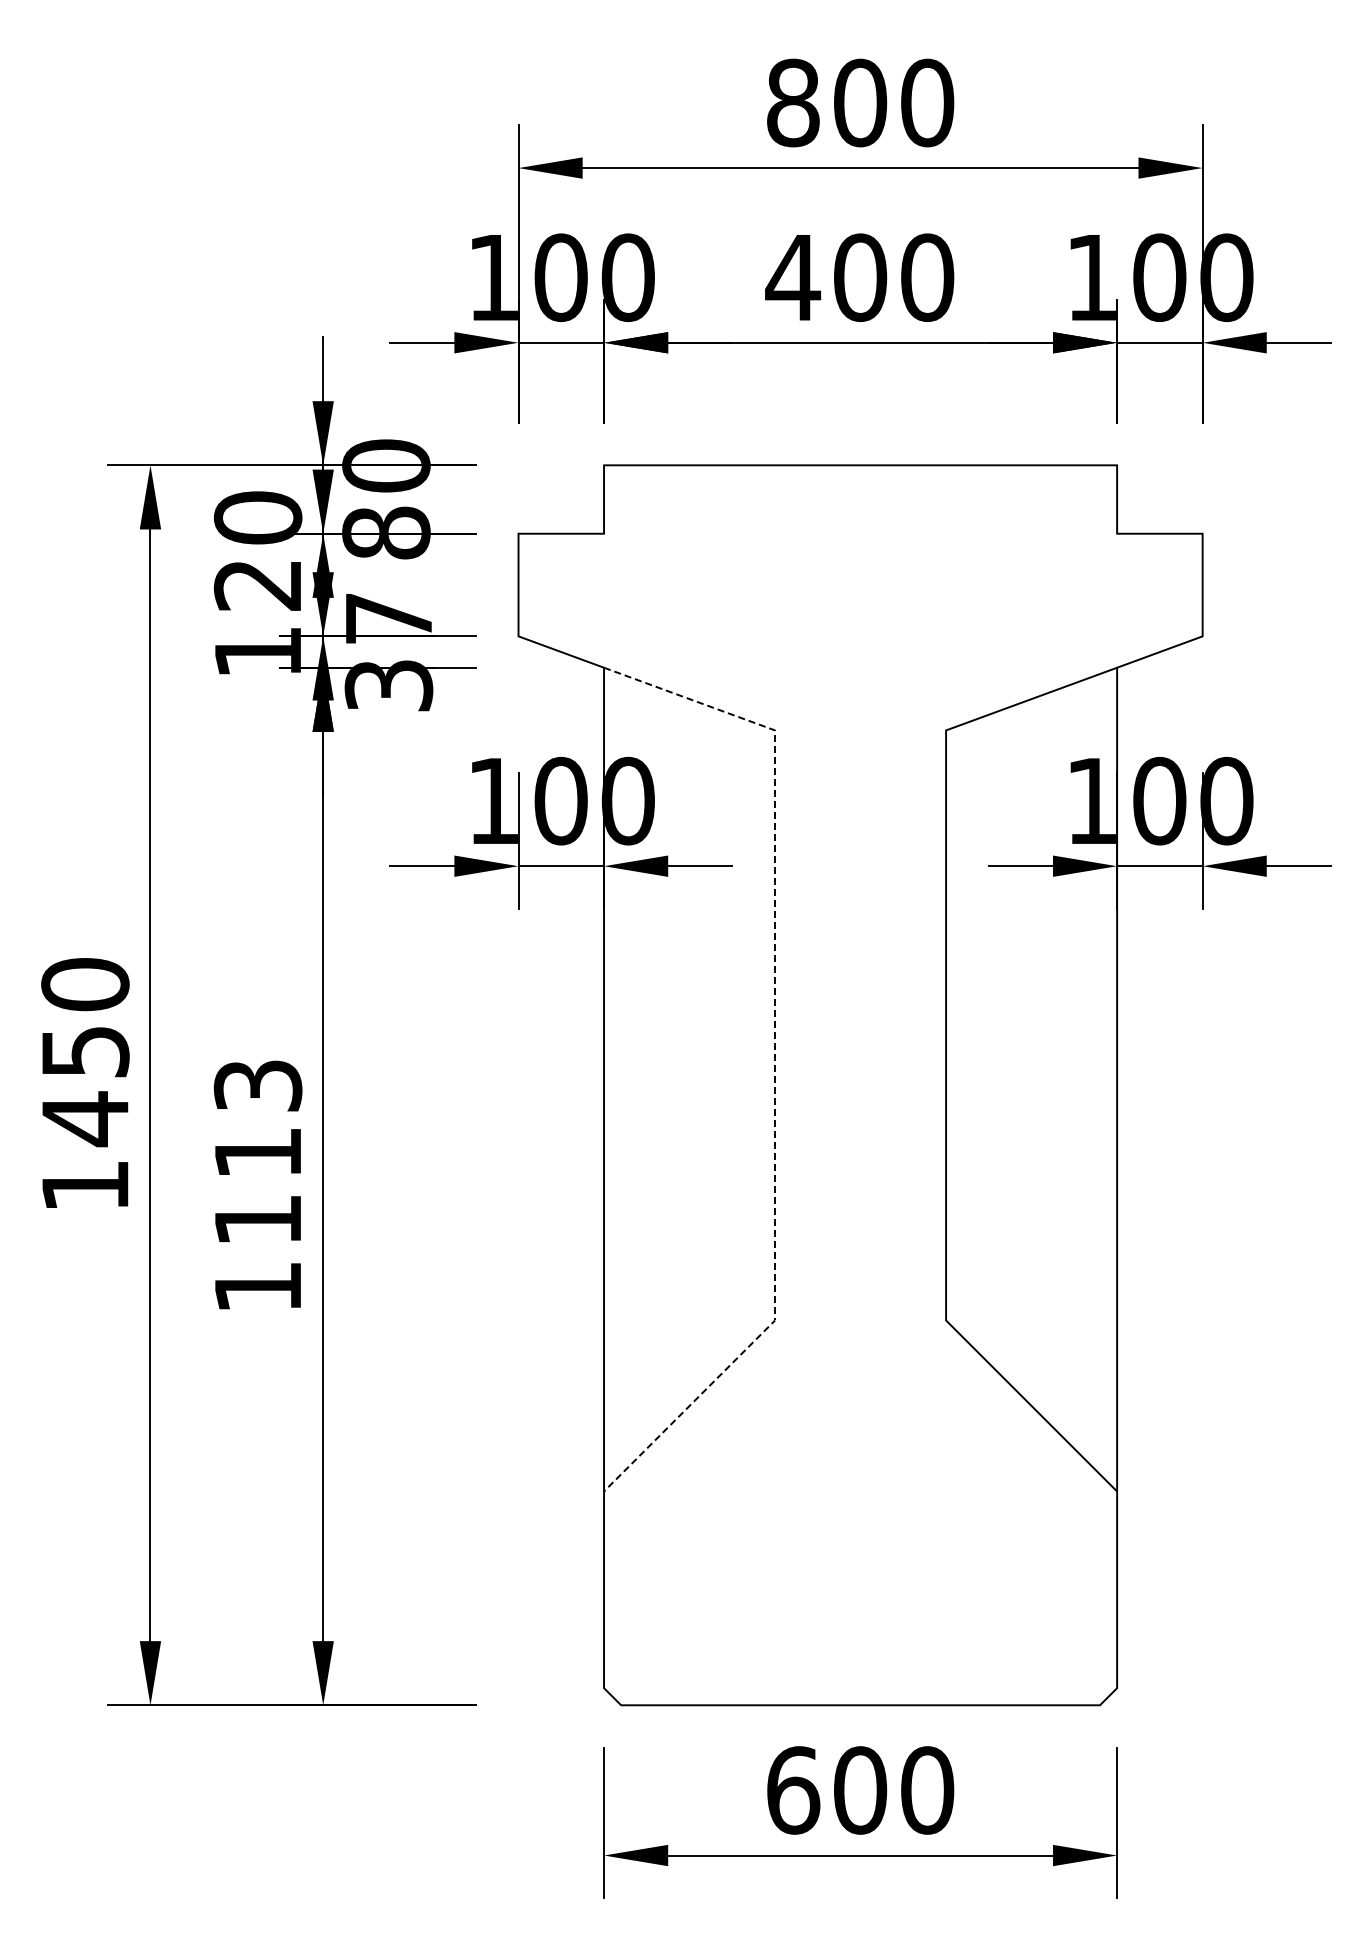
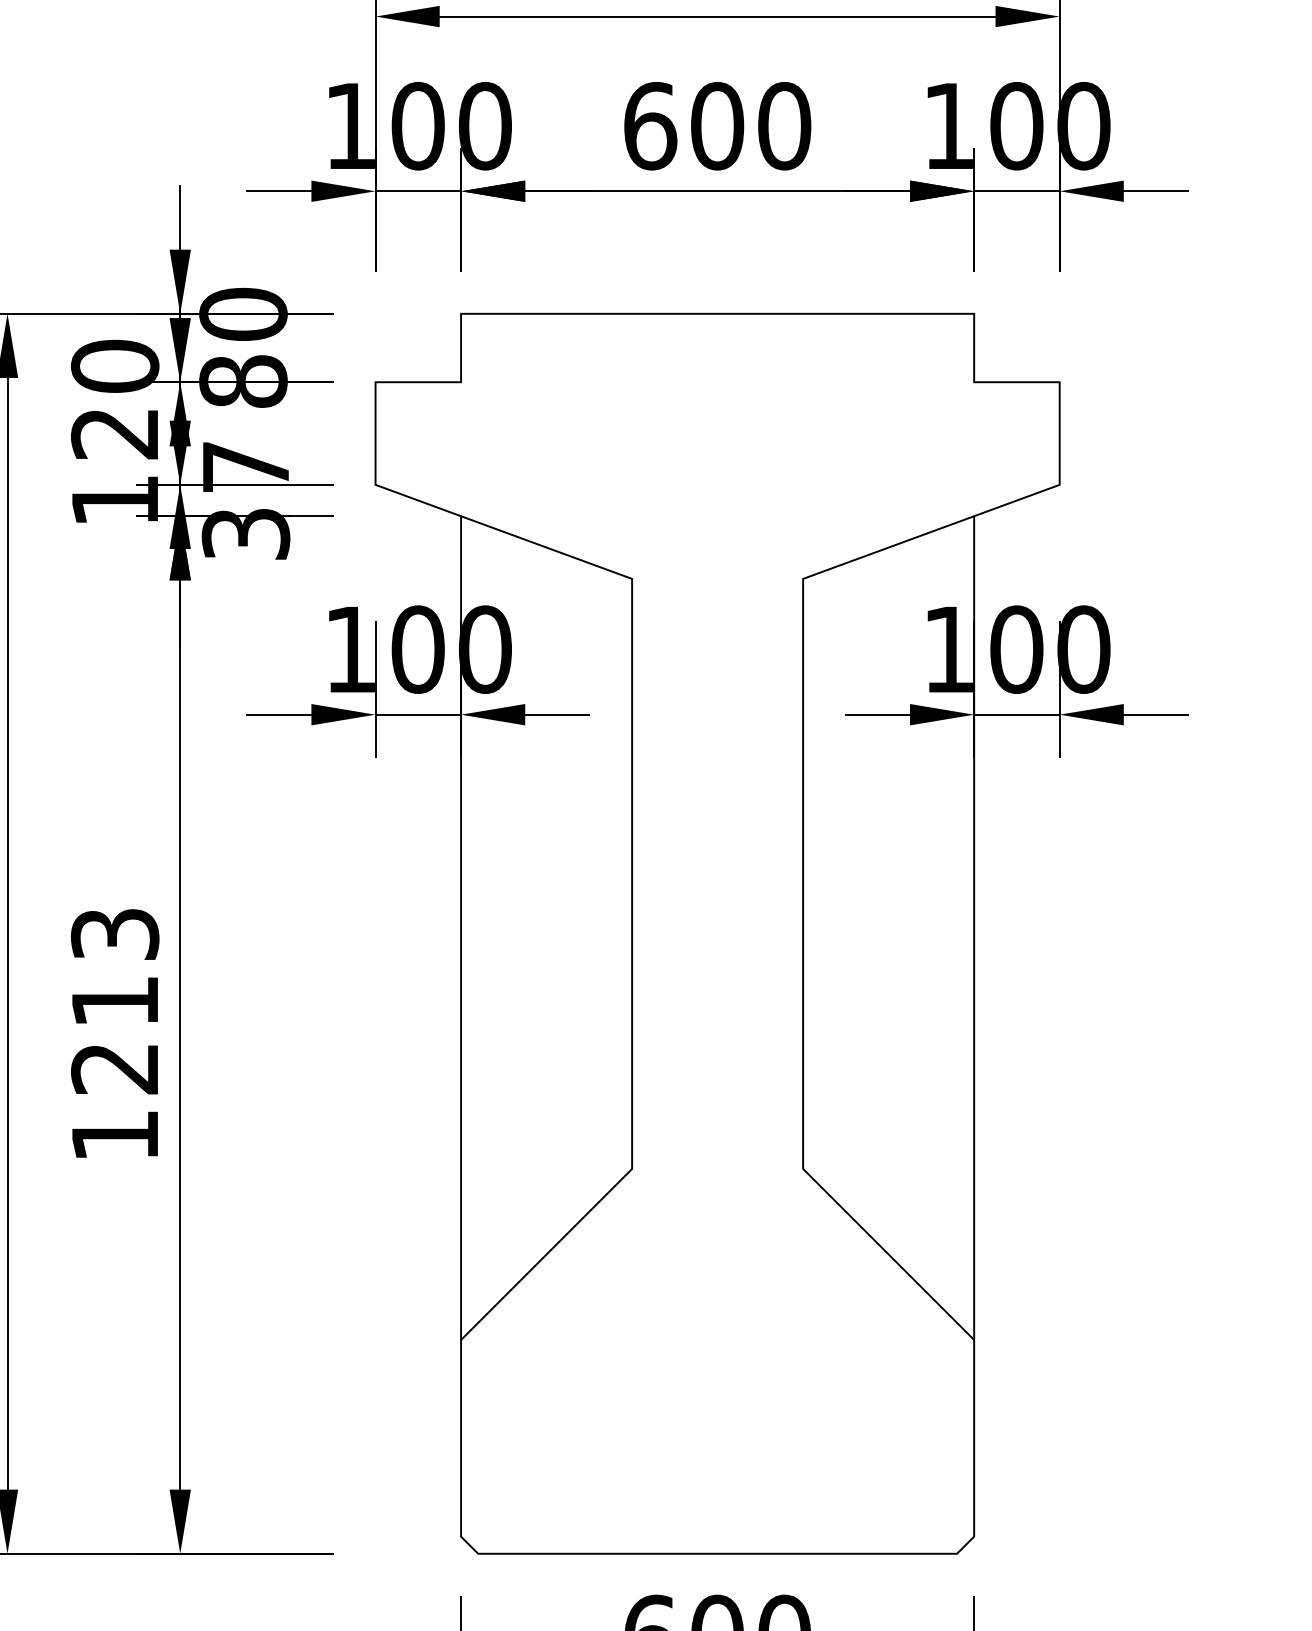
text: (793, 277) -> (650, 125), 400 -> 600
line: (775, 1054) -> (632, 902), dashed -> solid
text: (256, 1220) -> (113, 1068), 1113 -> 1213

